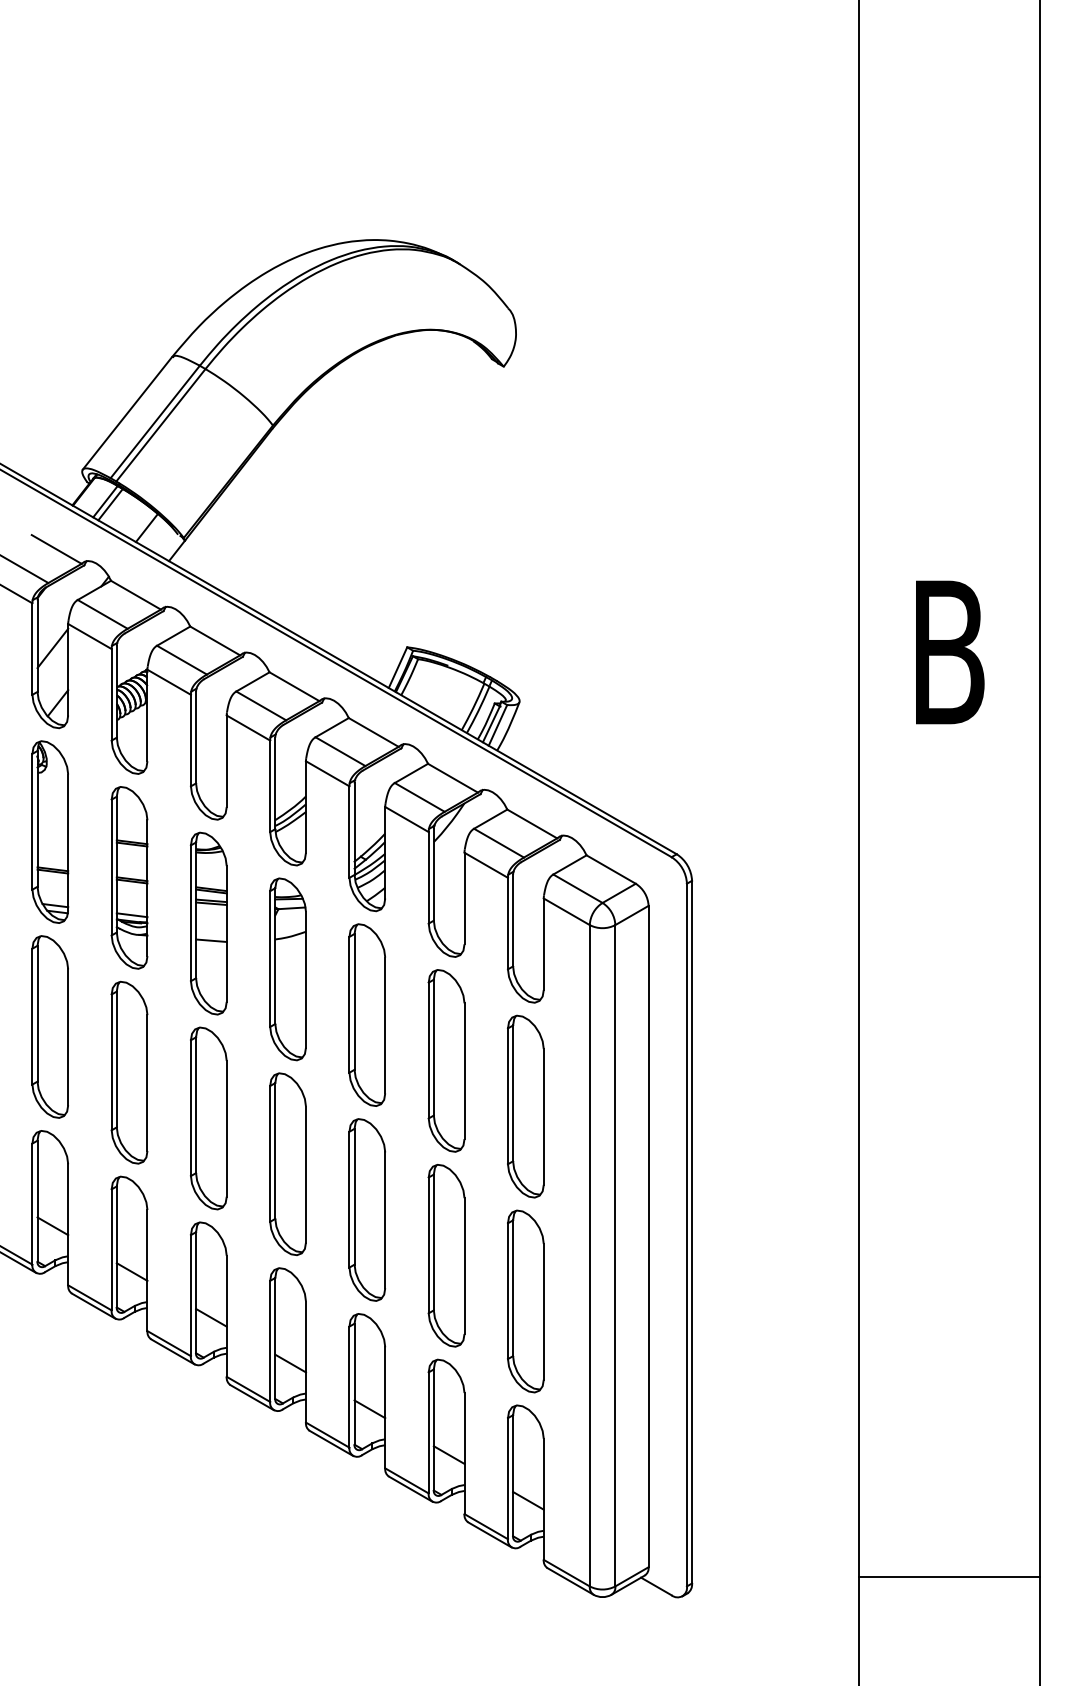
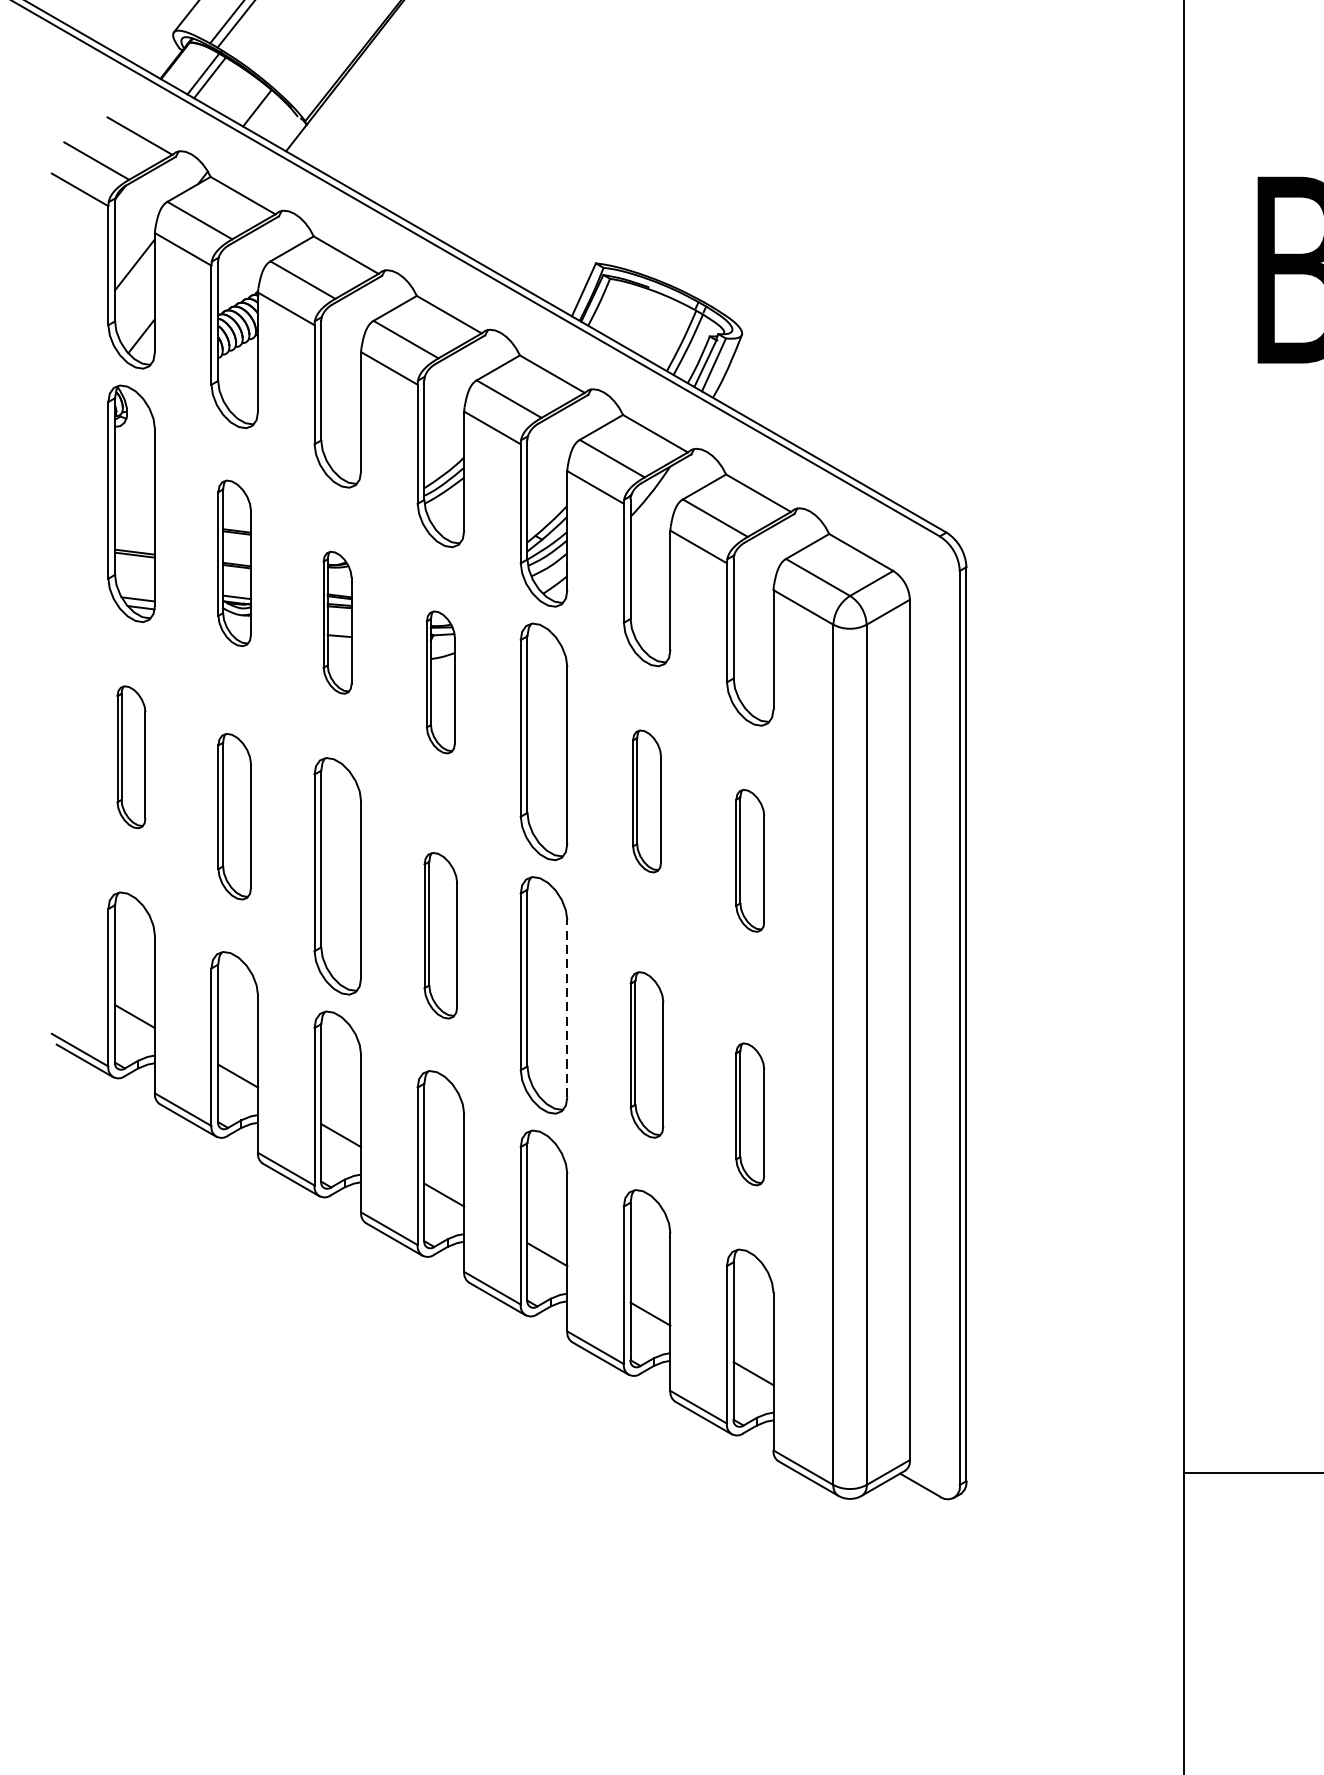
part: (129, 877) -> (234, 562), size x0.7
part: (208, 923) -> (337, 622), size x0.6
part: (287, 969) -> (440, 682), size x0.6
part: (49, 1026) -> (130, 756), size x0.6
part: (446, 1060) -> (647, 800), size x0.6
part: (129, 1072) -> (234, 816), size x0.7
part: (525, 1106) -> (749, 860), size x0.6
part: (287, 1163) -> (440, 934), size x0.7
line: (385, 1220) -> (567, 1009), solid -> dashed
part: (446, 1255) -> (647, 1054), size x0.7
part: (525, 1301) -> (749, 1114), size x0.6

